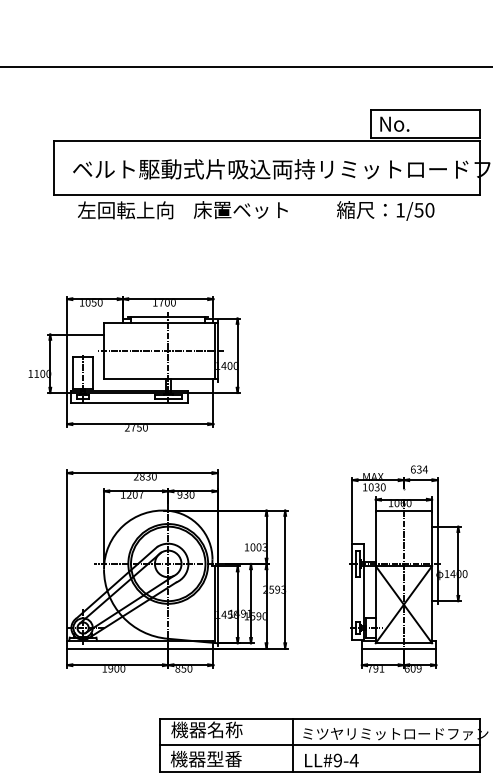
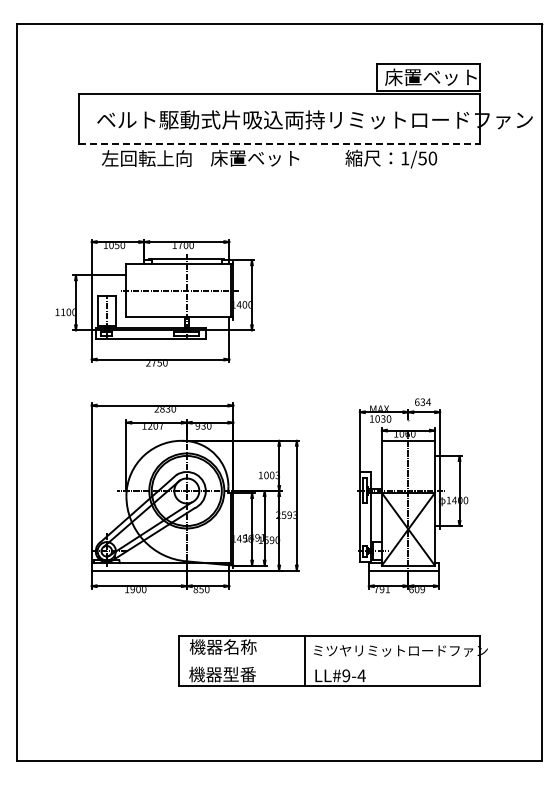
text: (427, 124) -> (430, 77), No. -> 床置ベット
line: (266, 194) -> (279, 143), solid -> dashed
line: (319, 745) -> (329, 661), removed

